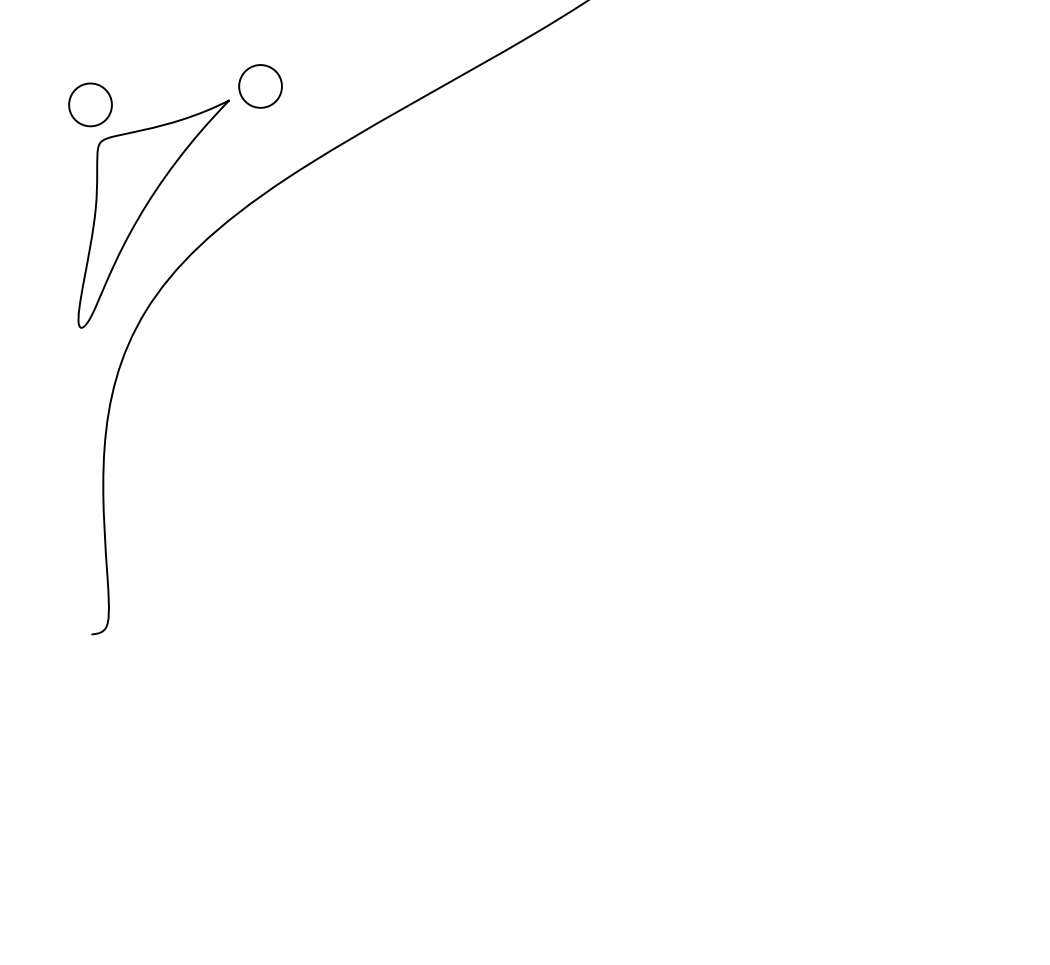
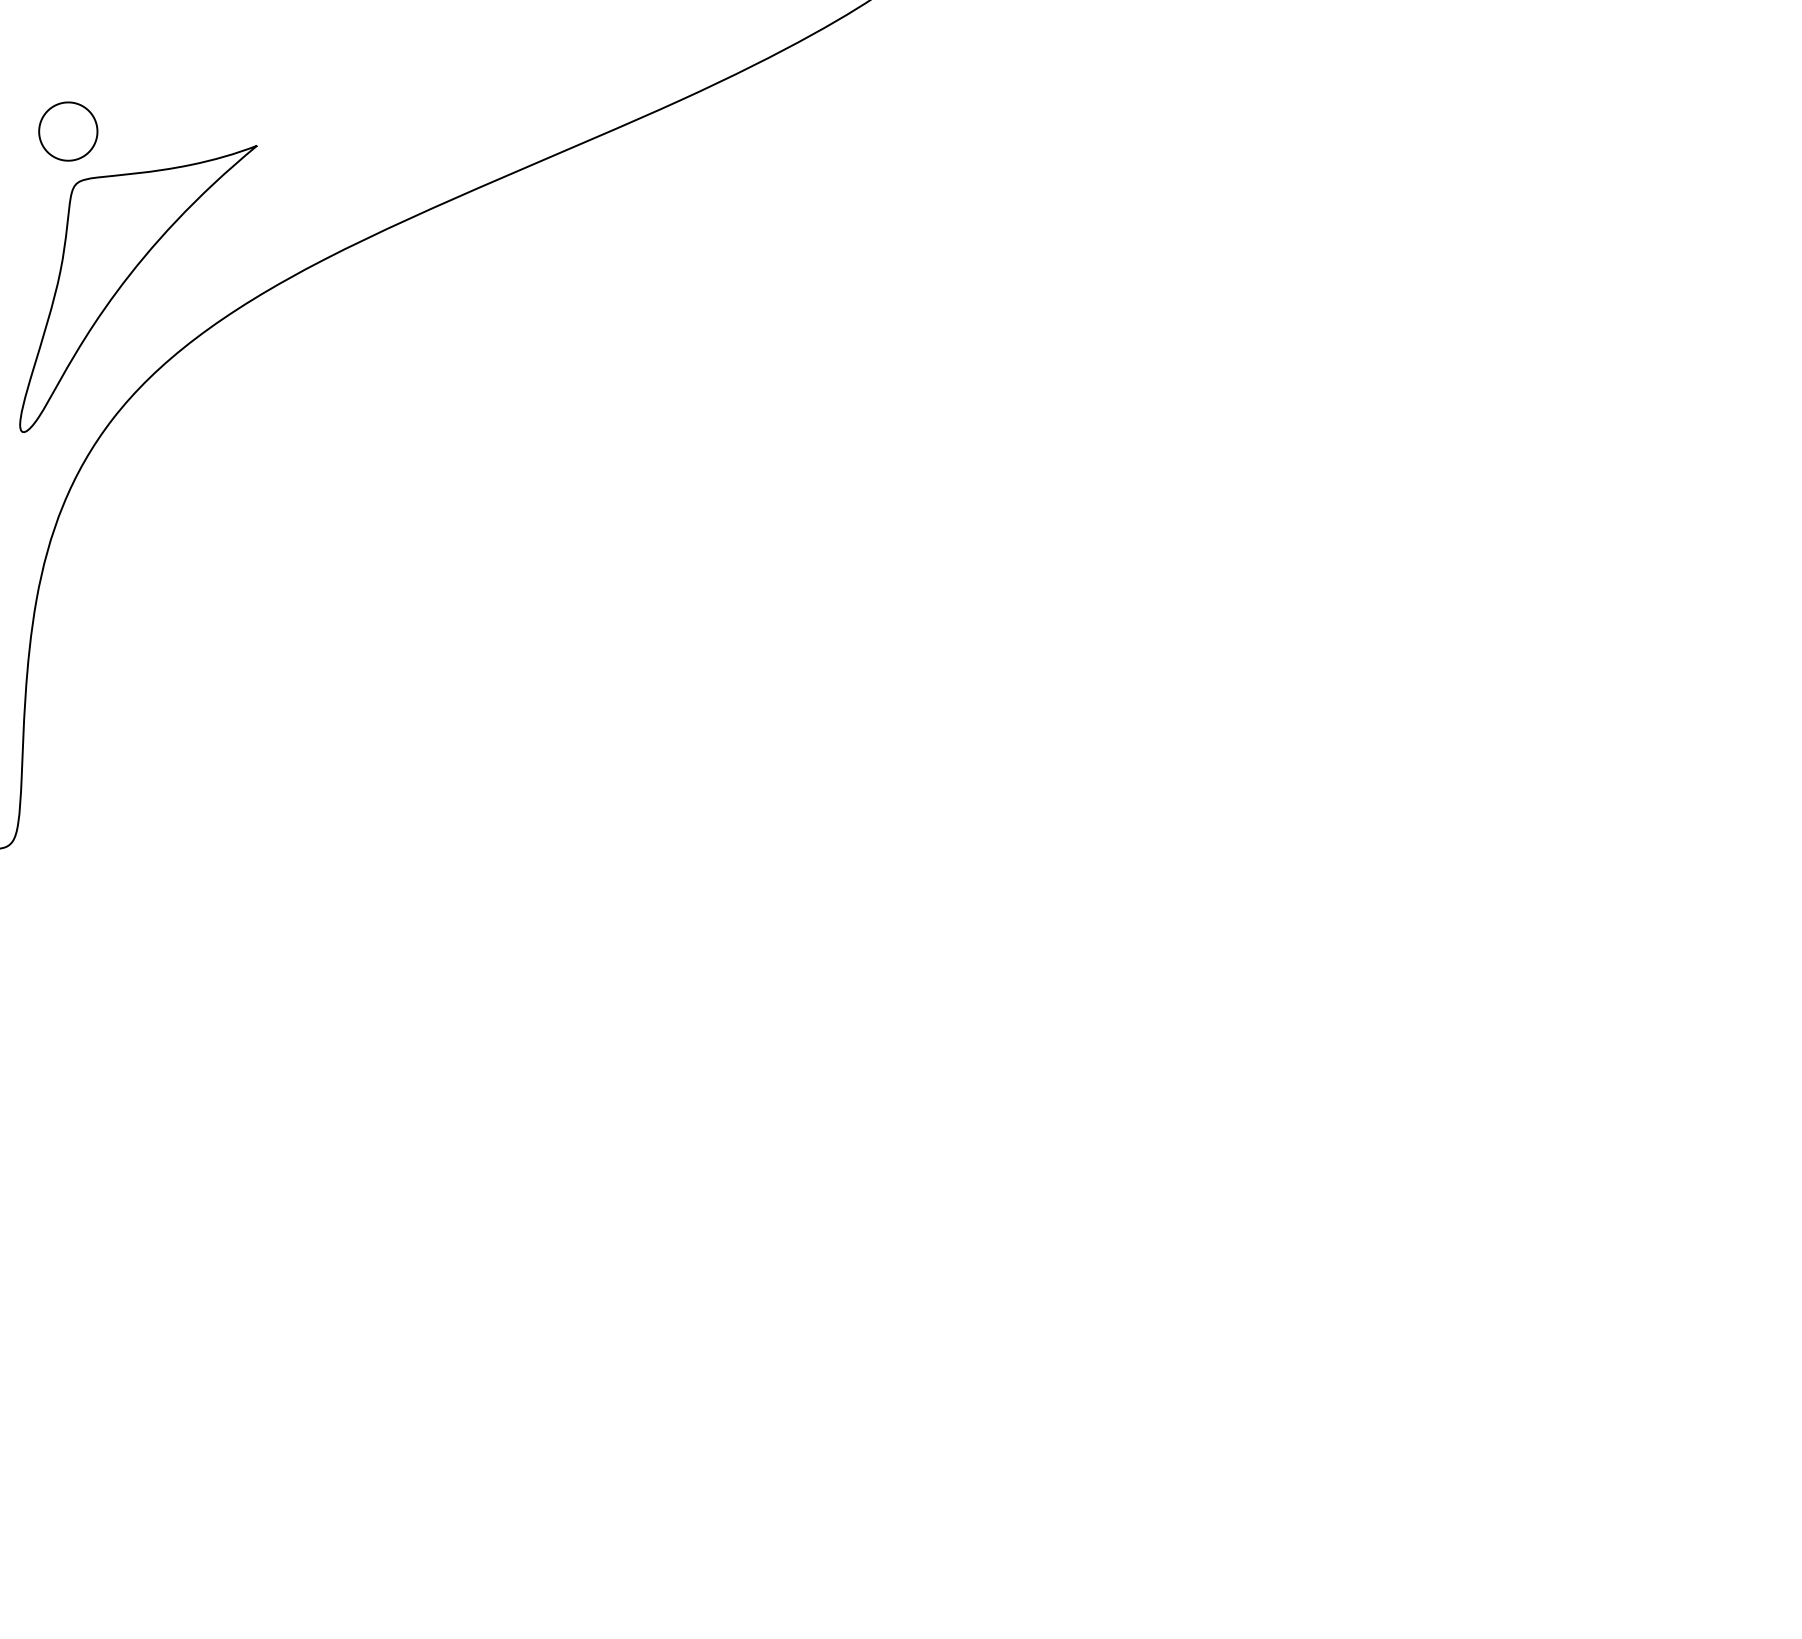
part: (260, 86) -> (301, 131), removed

